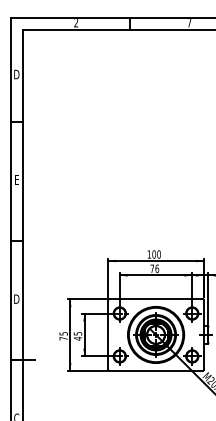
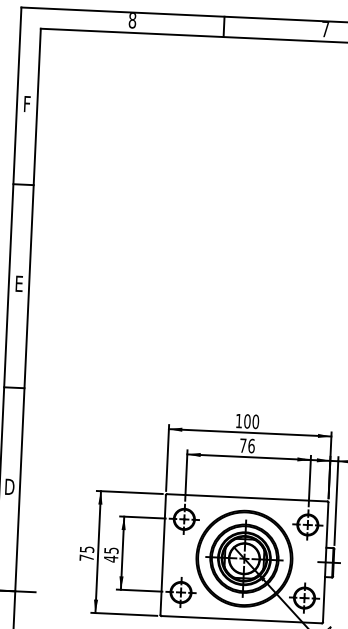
text: (76, 23) -> (132, 21), 2 -> 8
text: (16, 74) -> (26, 103), D -> F

